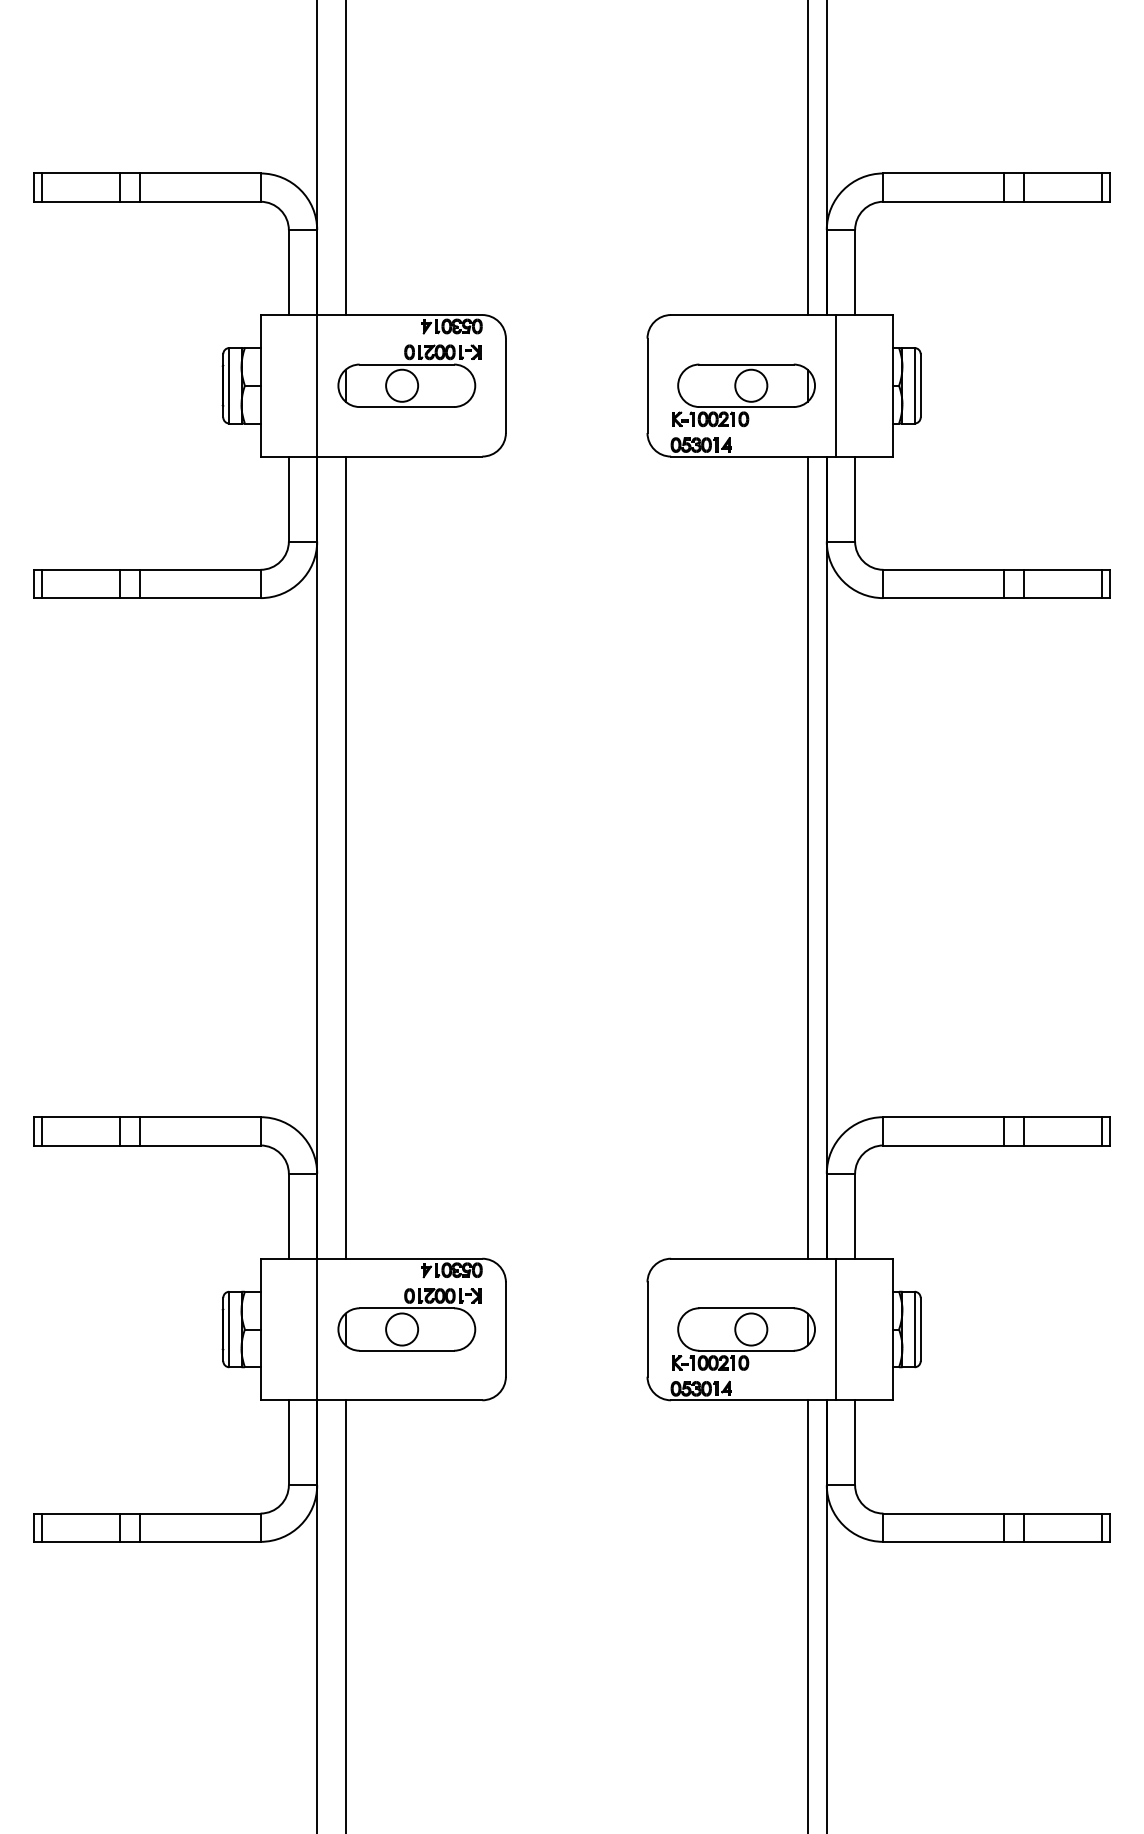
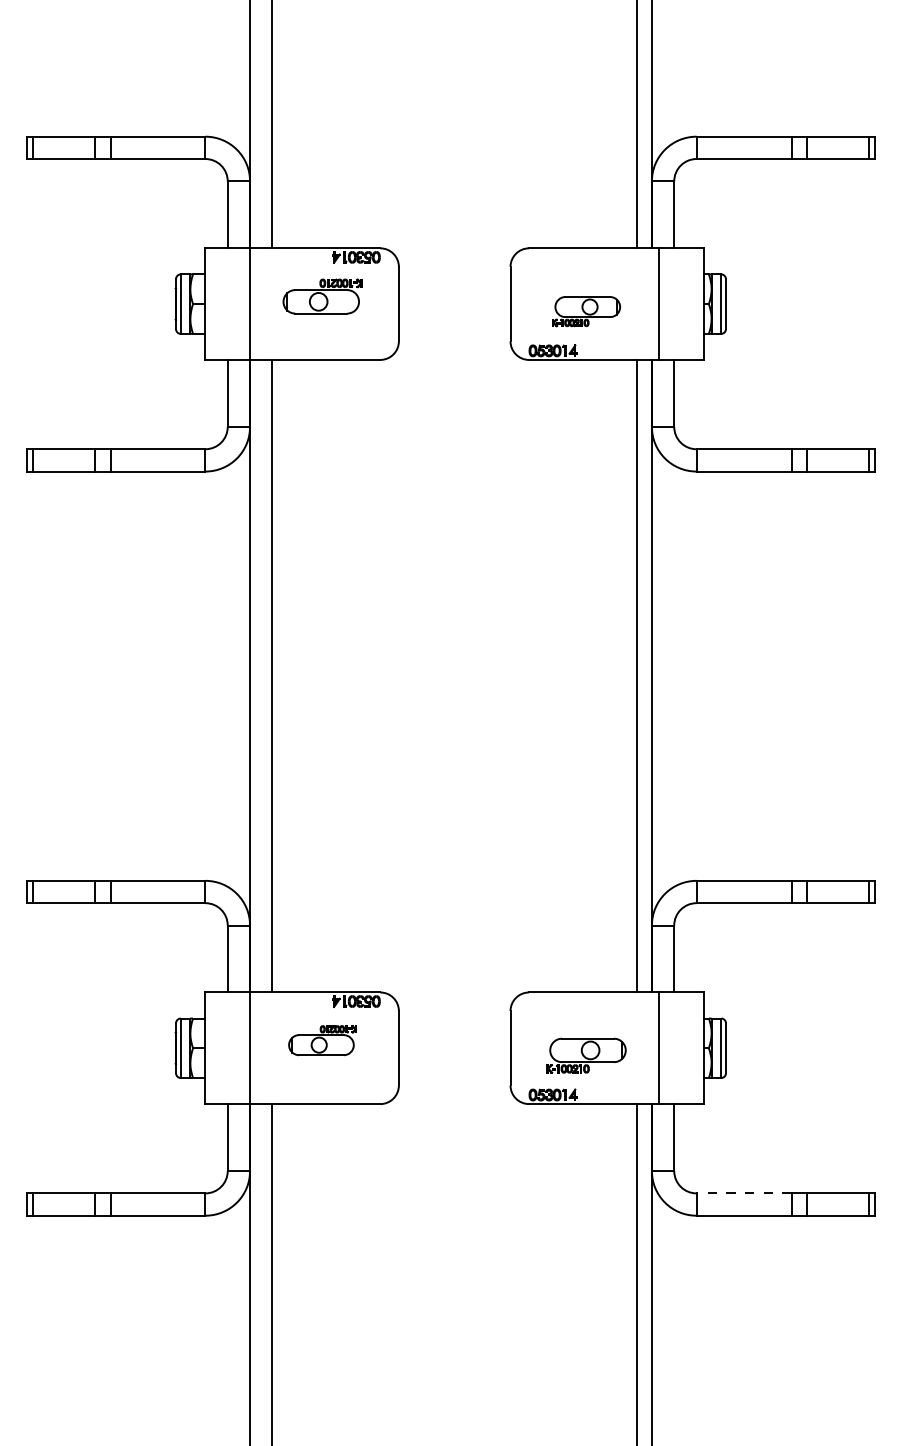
part: (409, 376) -> (322, 296), size x0.7
part: (743, 395) -> (586, 311), size x0.6
part: (409, 1319) -> (322, 1040), size x0.6
part: (743, 1338) -> (586, 1055), size x0.7
line: (942, 1513) -> (743, 1193), solid -> dashed

